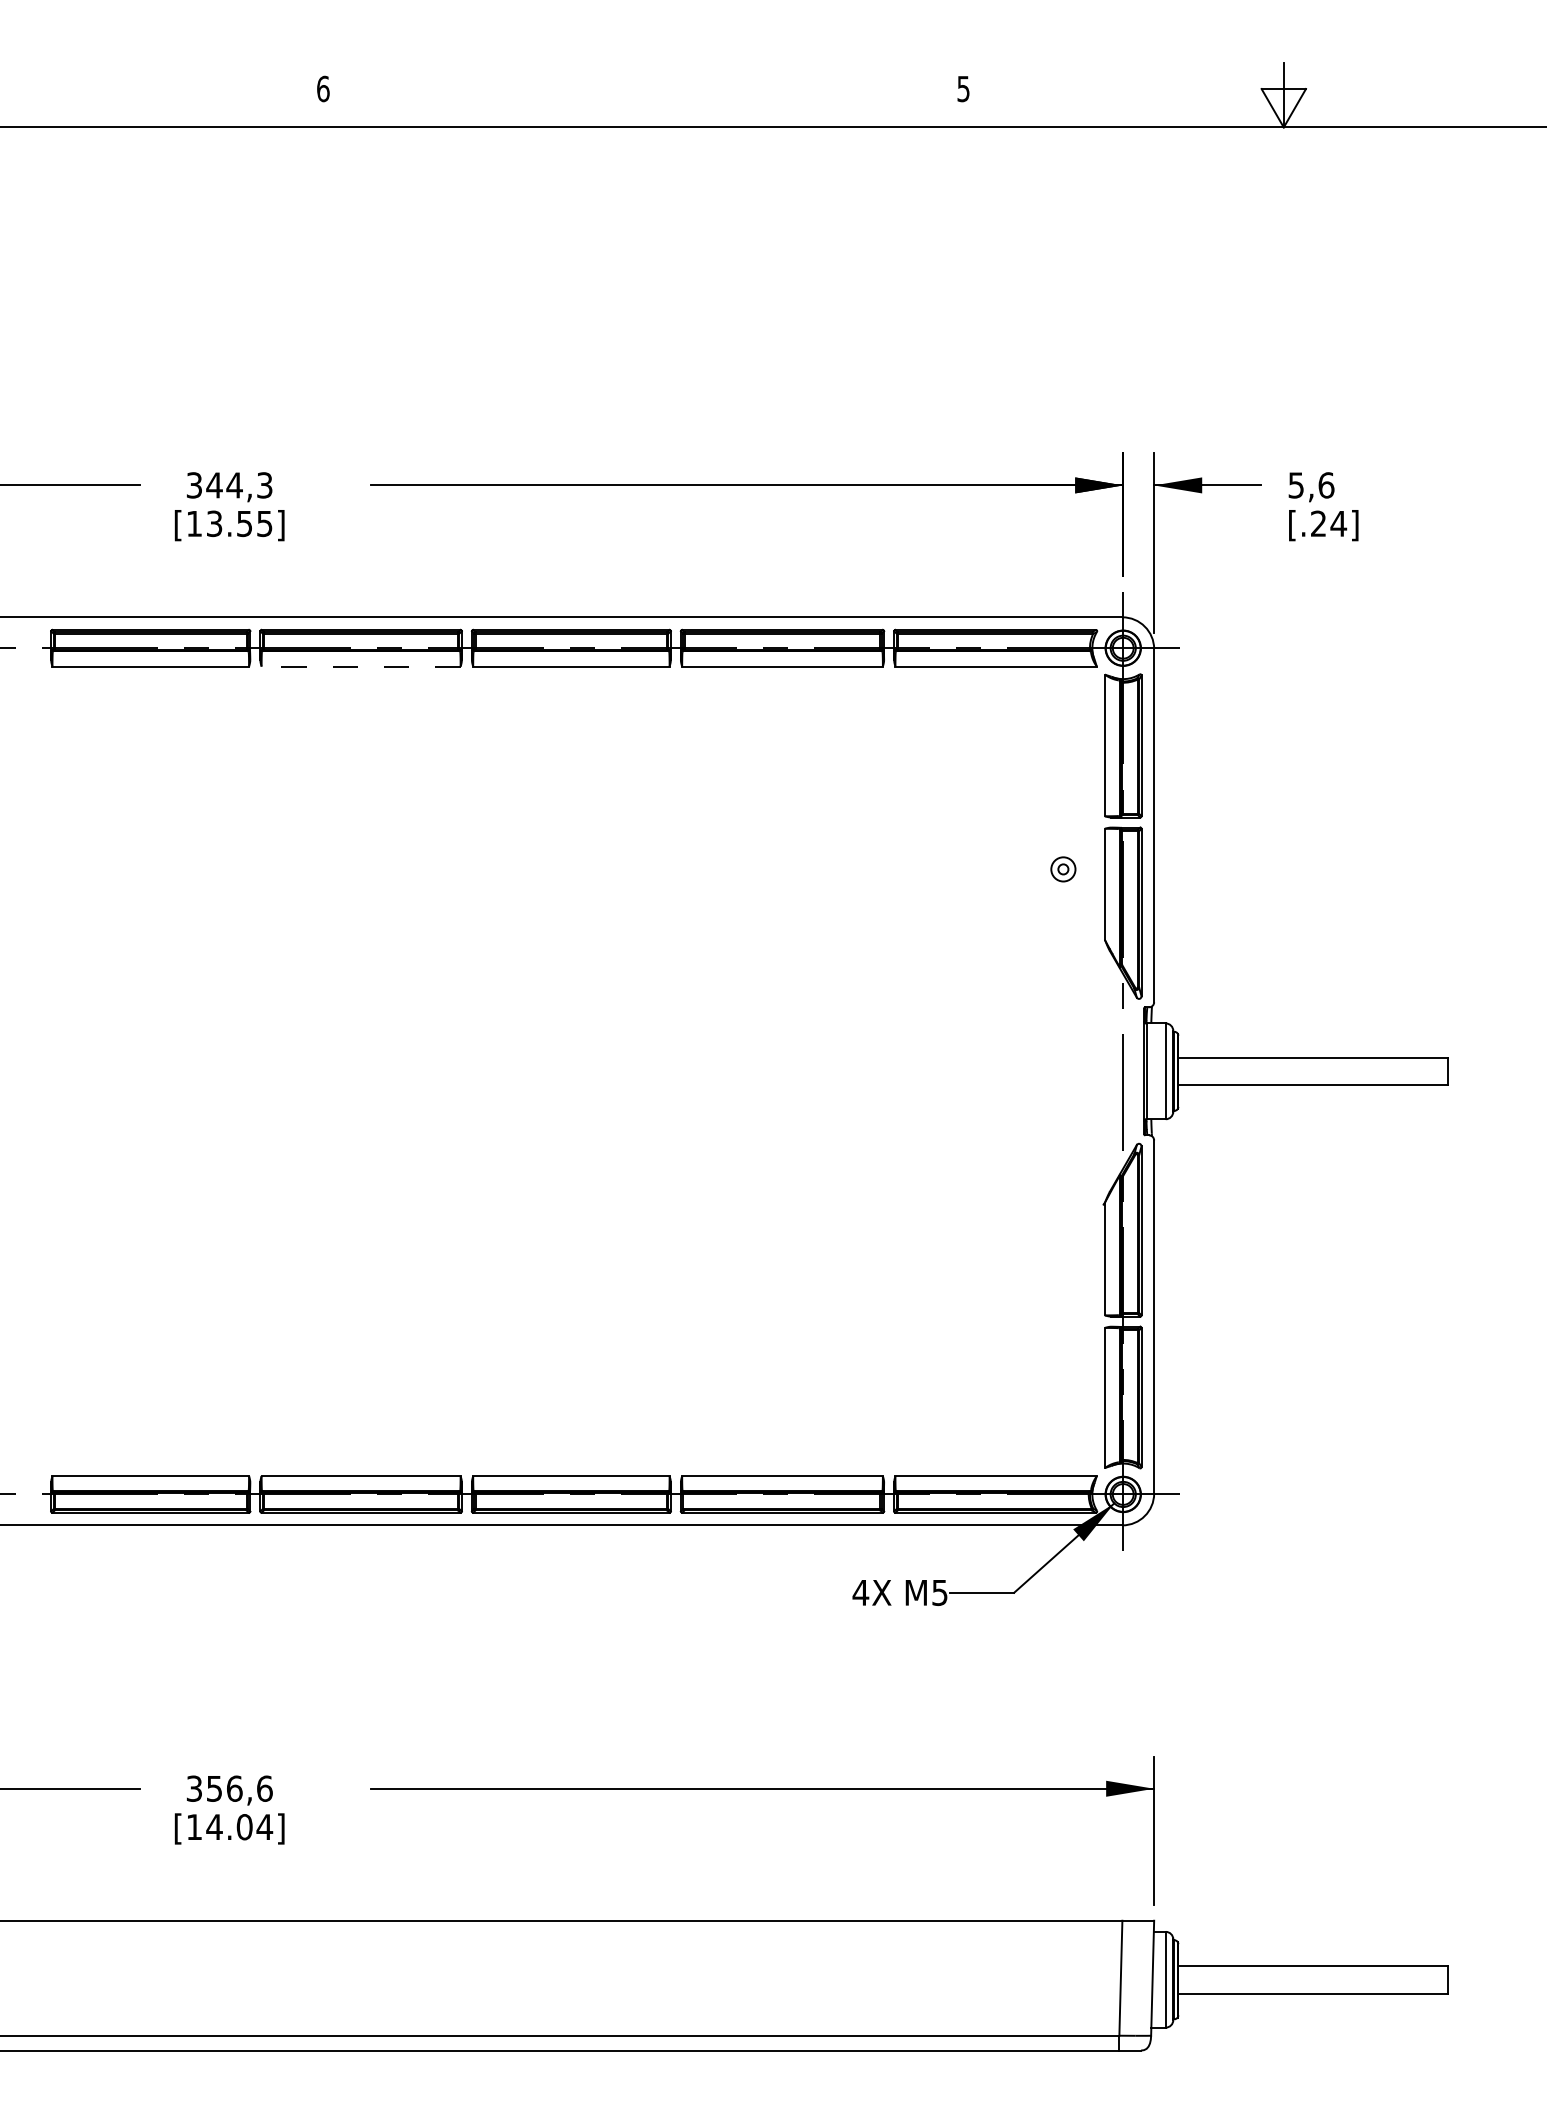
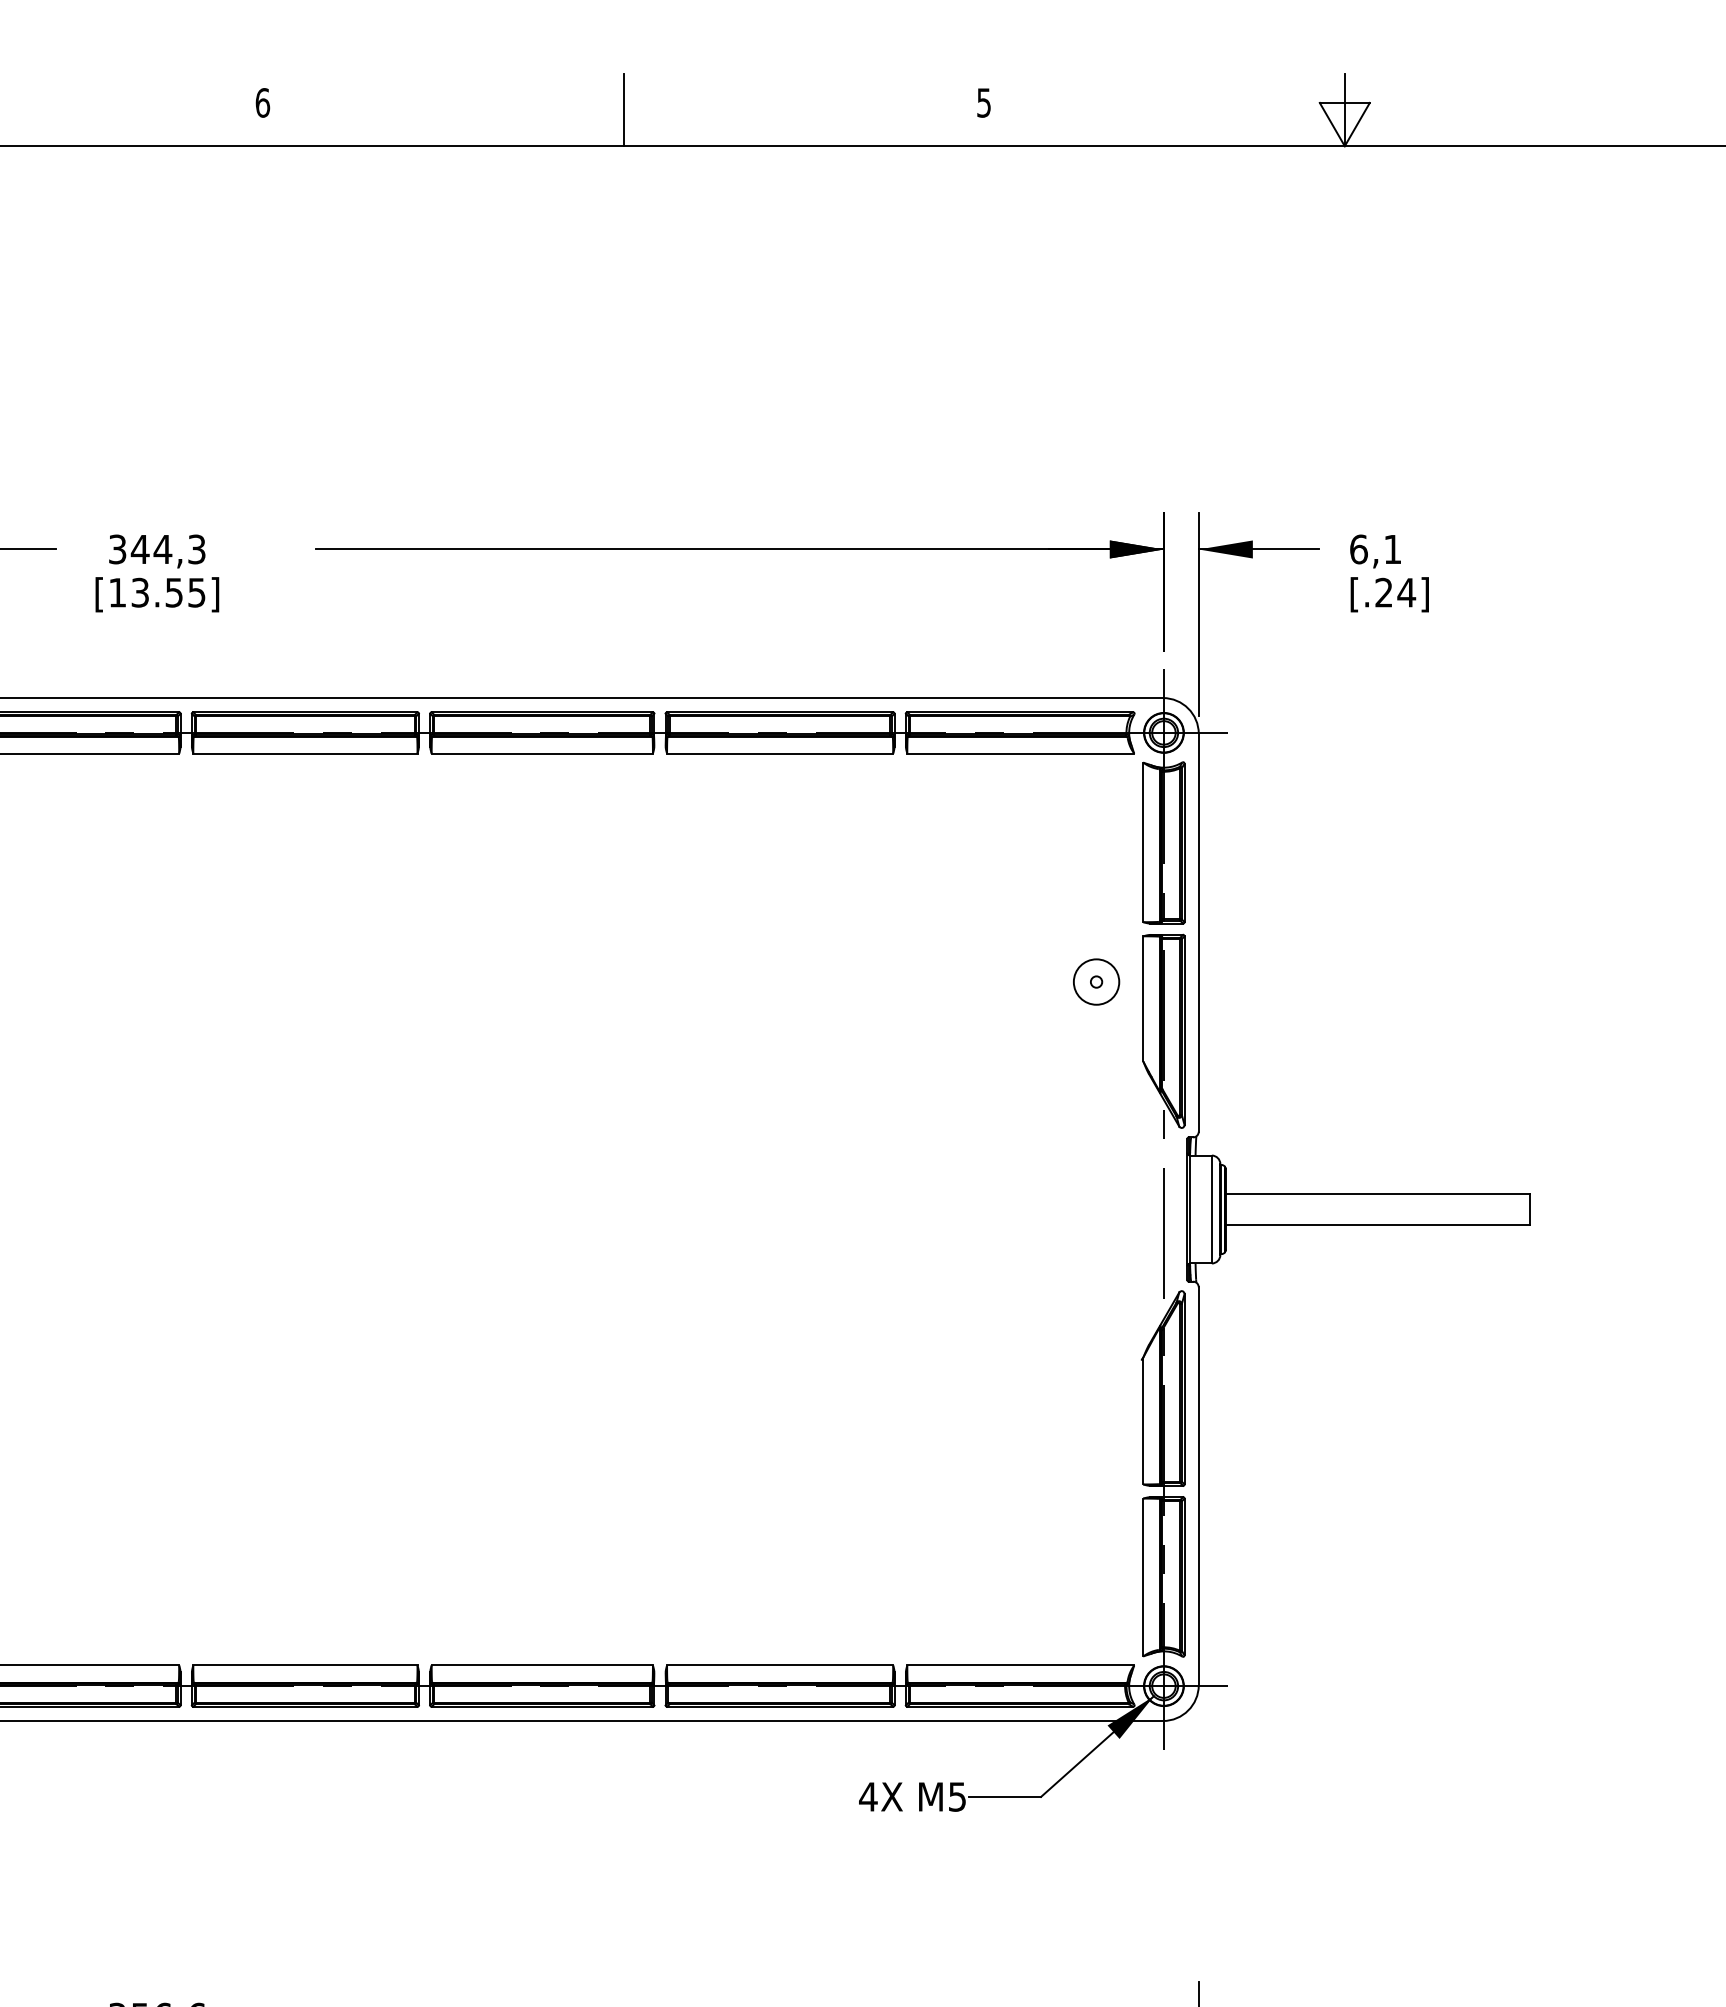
line: (643, 95) -> (623, 110), added
text: (1311, 485) -> (1376, 549), 5,6 -> 6,1
line: (361, 666) -> (305, 753), dashed -> solid
circle: (1063, 869) -> (1096, 982), size x1.67

